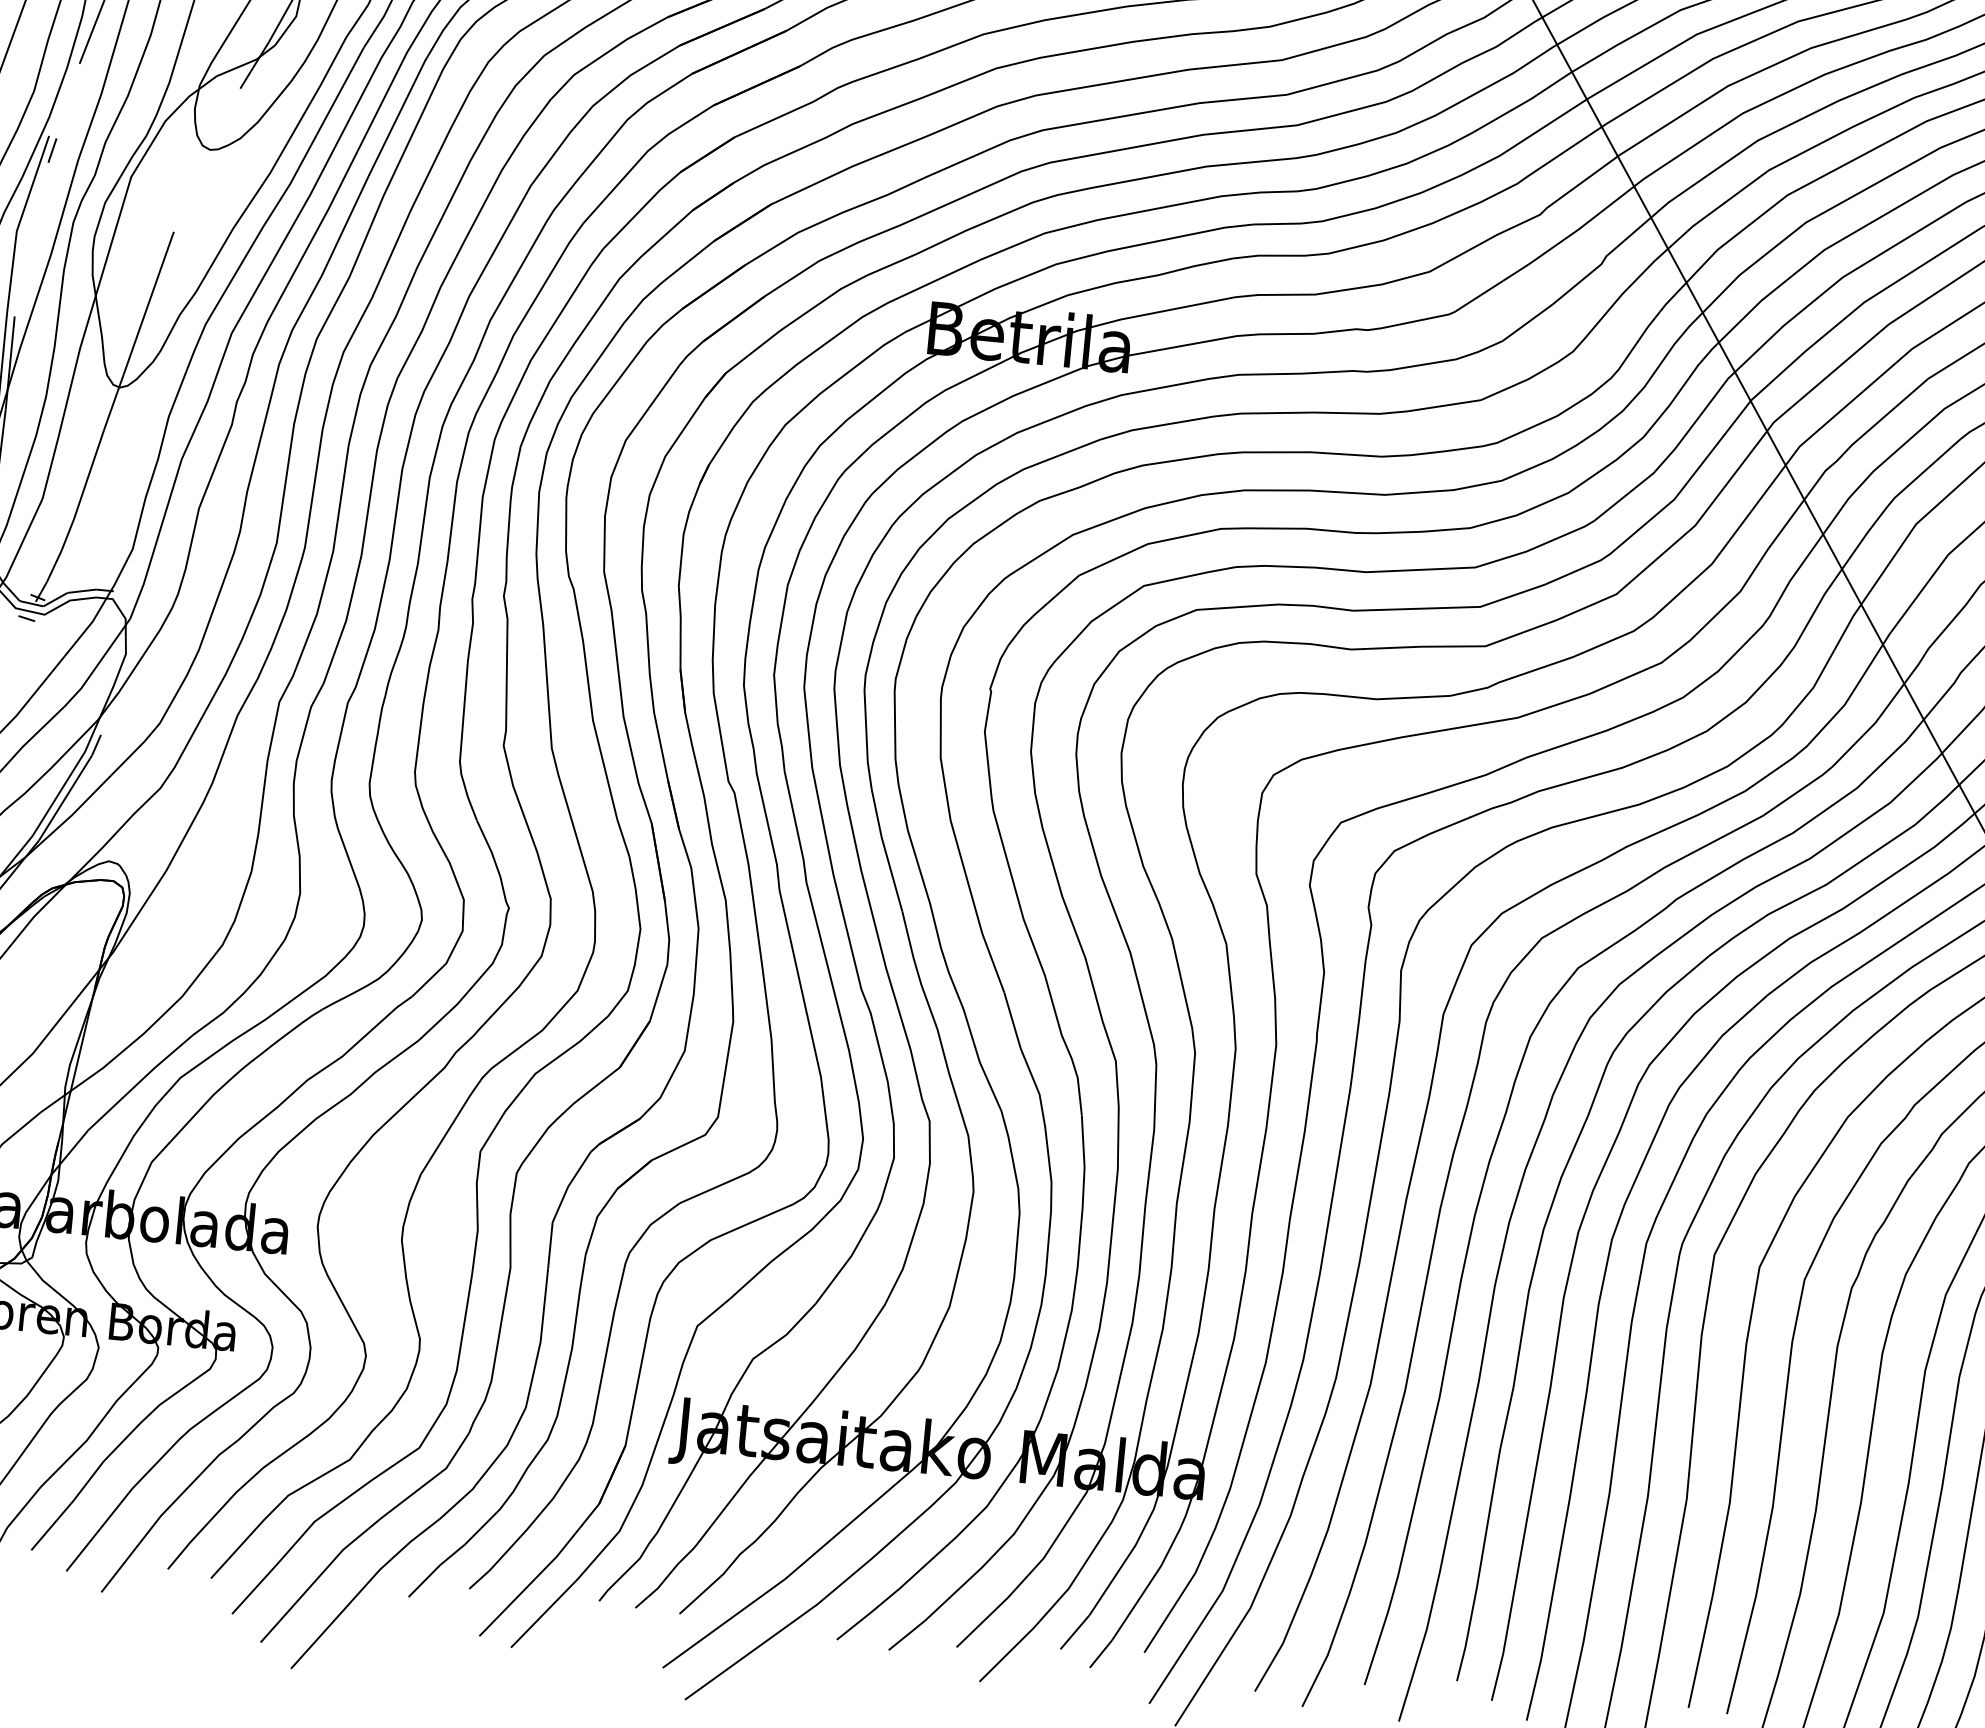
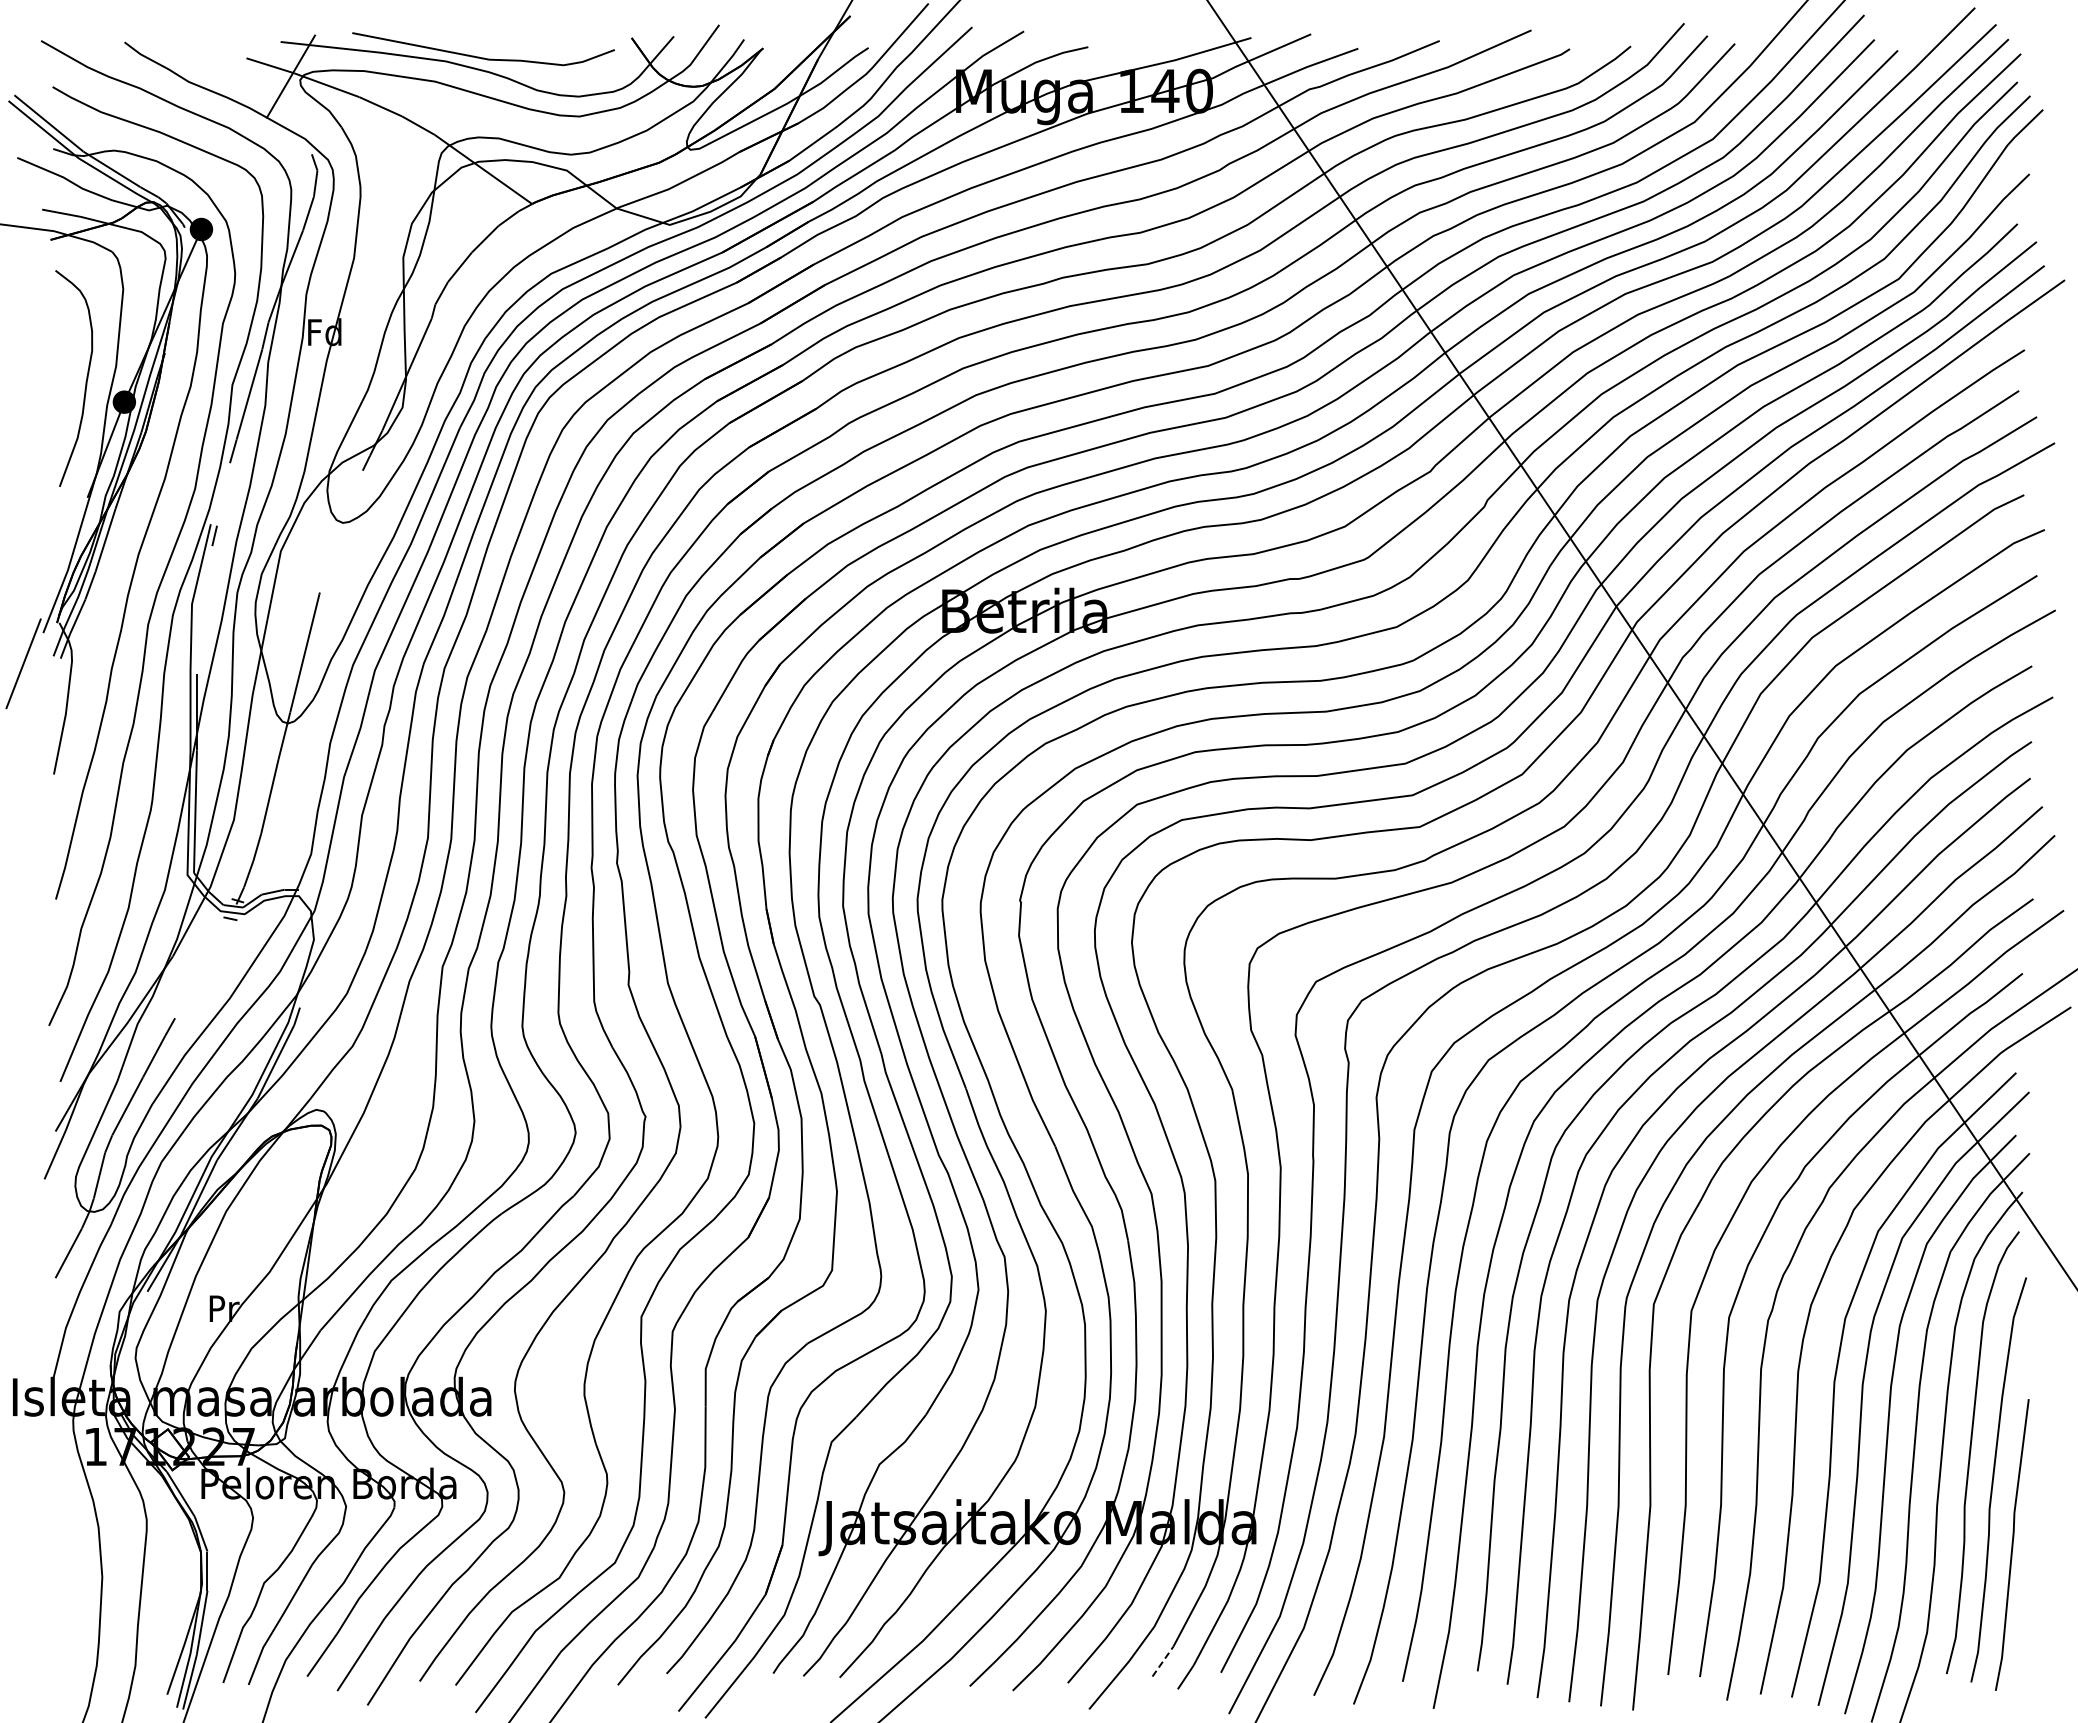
line: (1075, 1632) -> (1163, 1661), solid -> dashed

